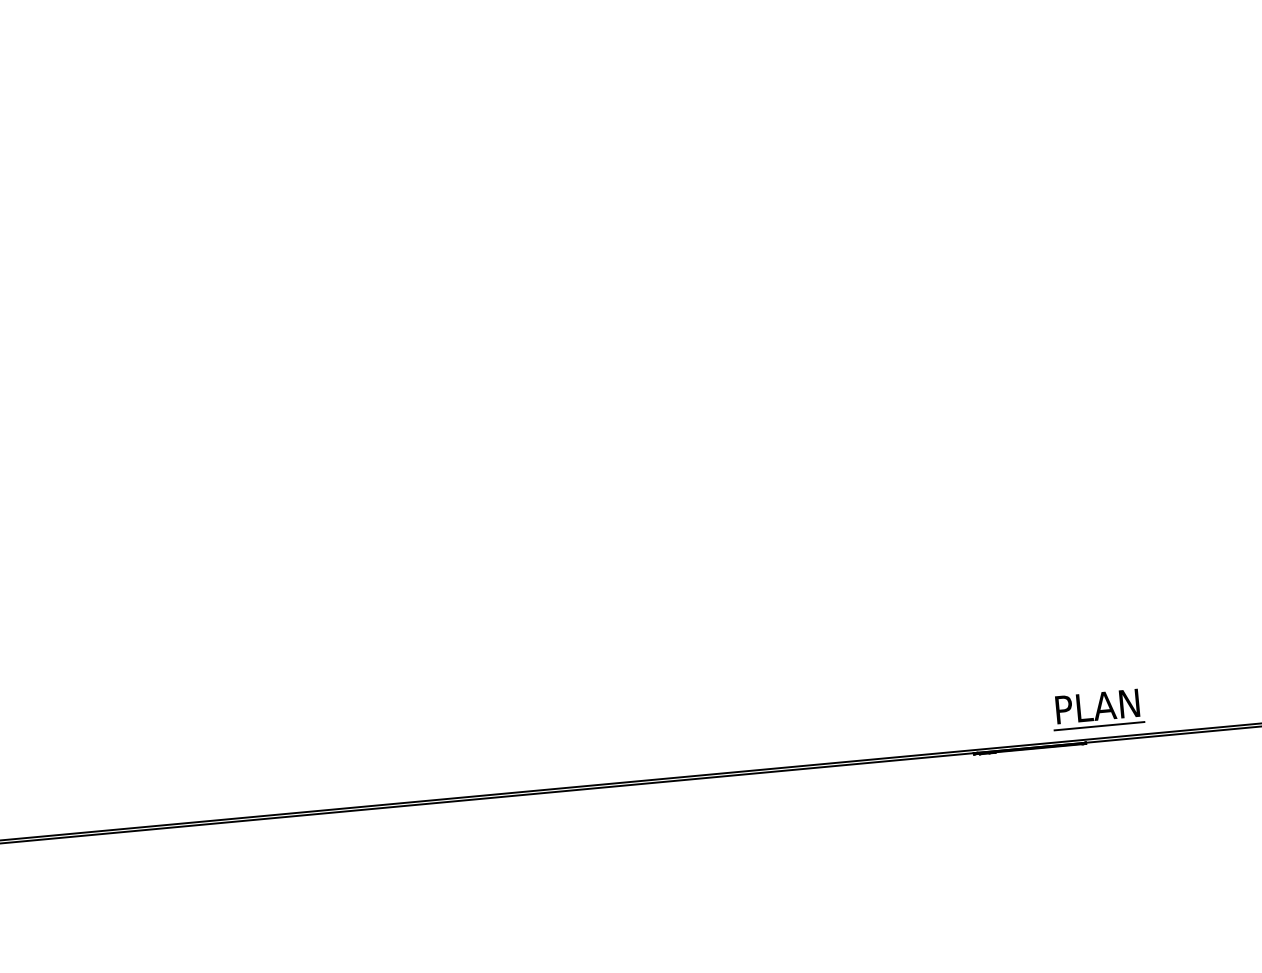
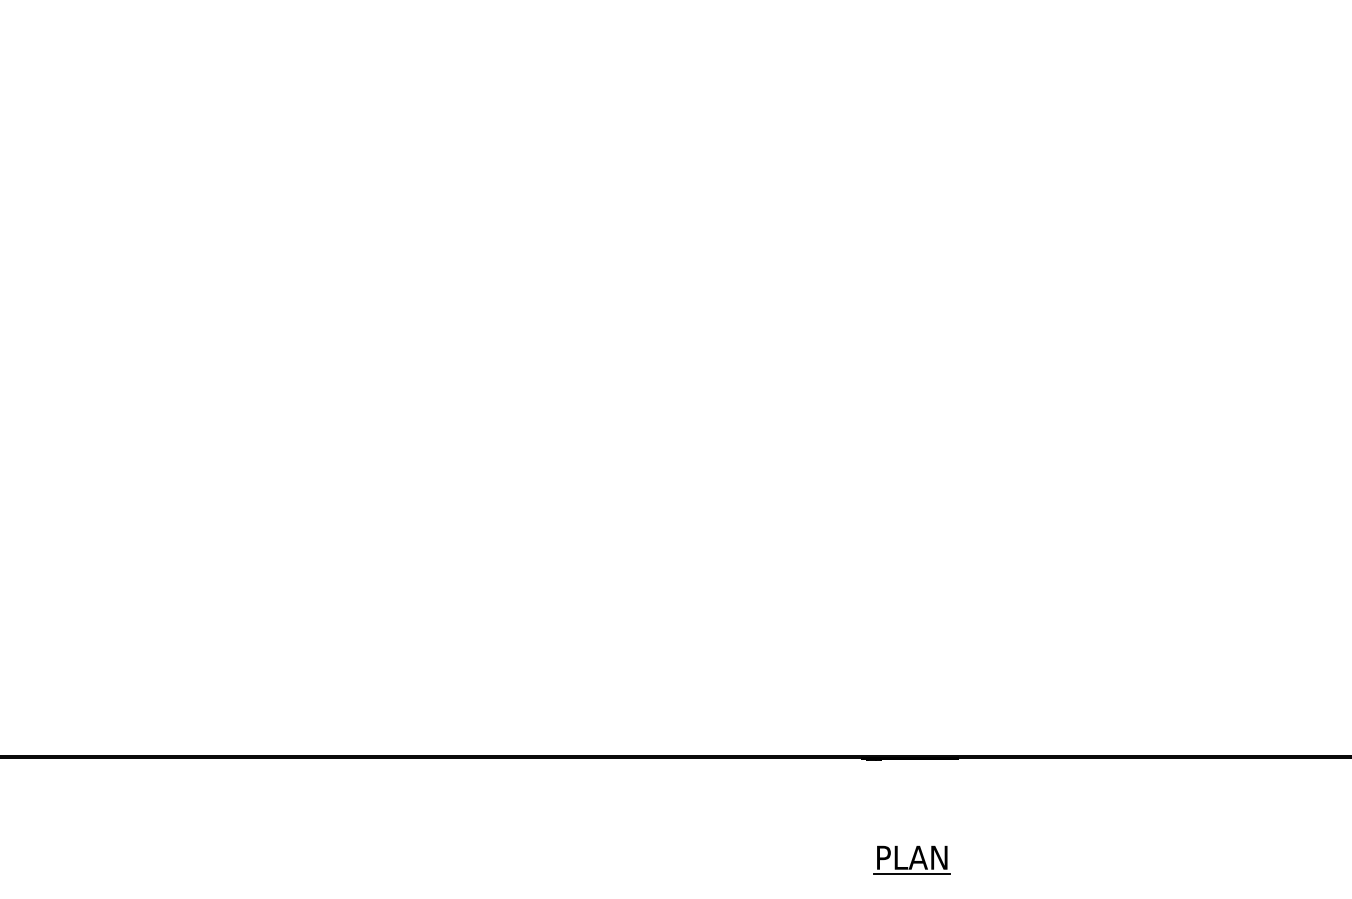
part: (1096, 708) -> (911, 859), moved

